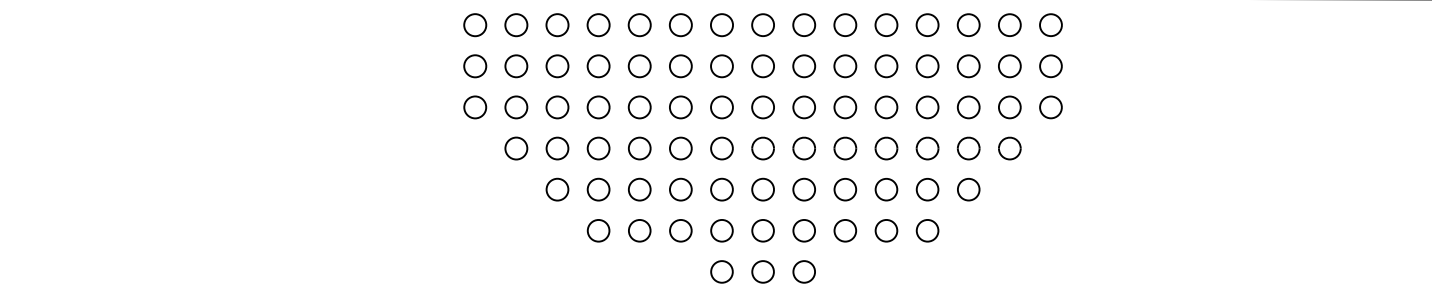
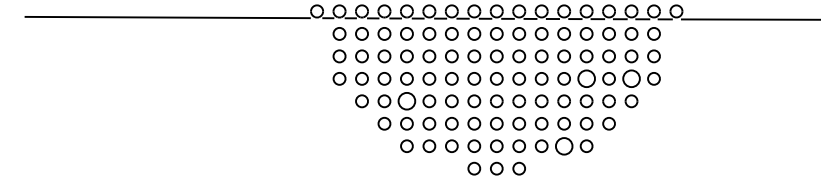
circle: (927, 106) -> (586, 78), size x1.4
circle: (1009, 106) -> (631, 78), size x1.4
circle: (597, 148) -> (406, 101), size x1.4
circle: (885, 229) -> (563, 145), size x1.4

